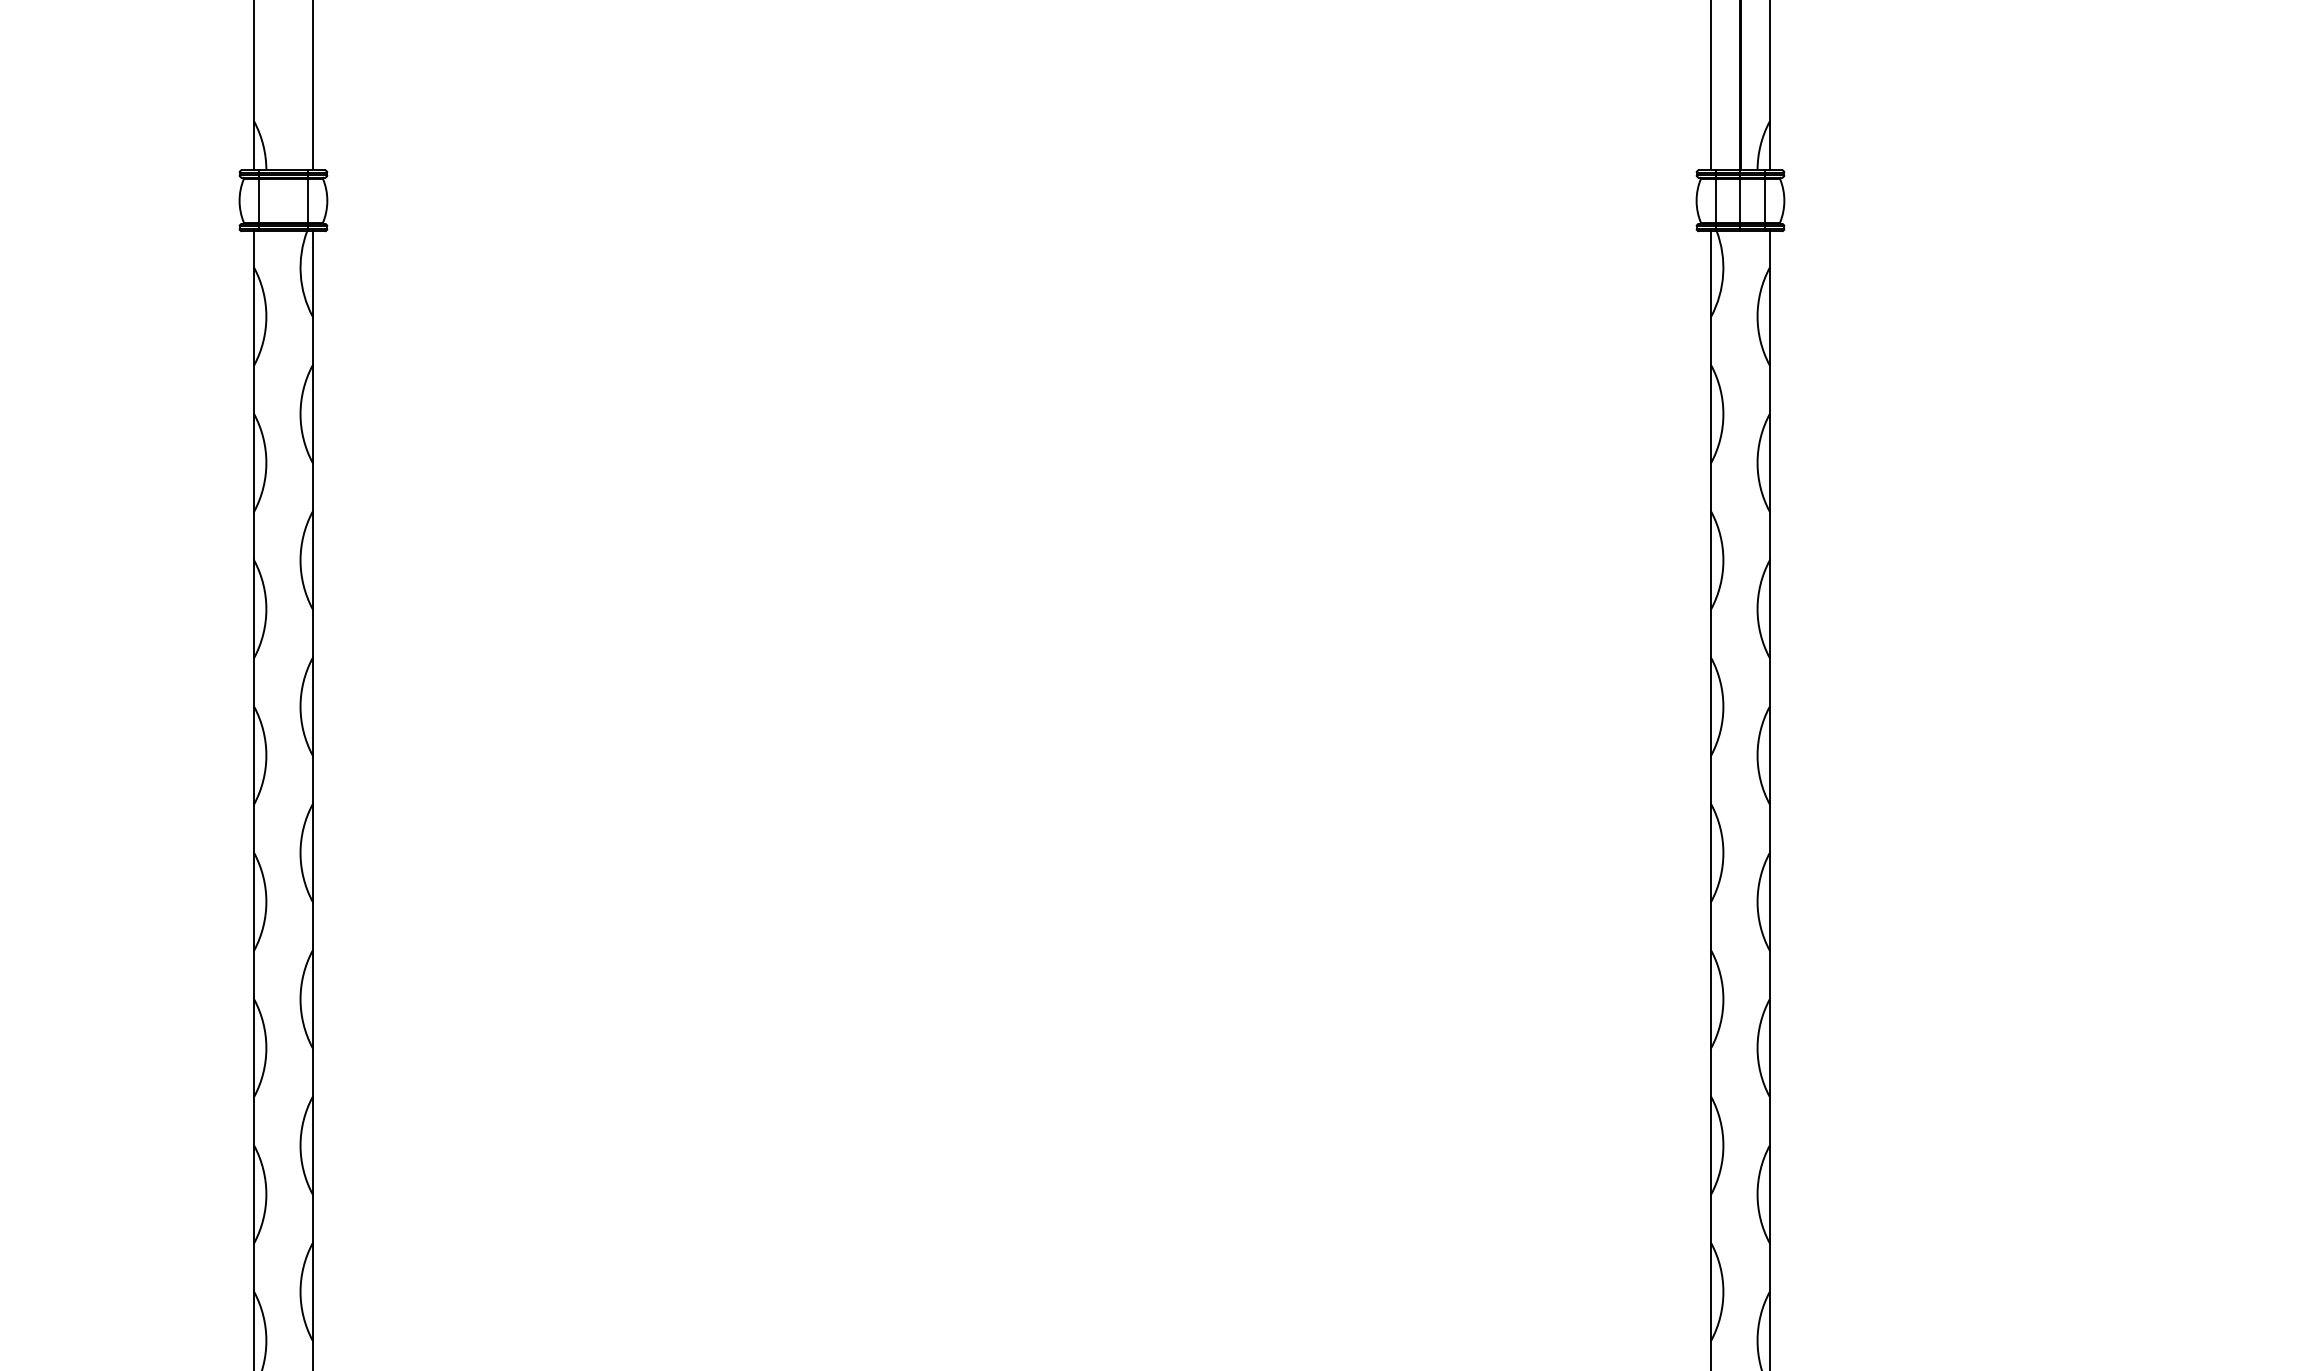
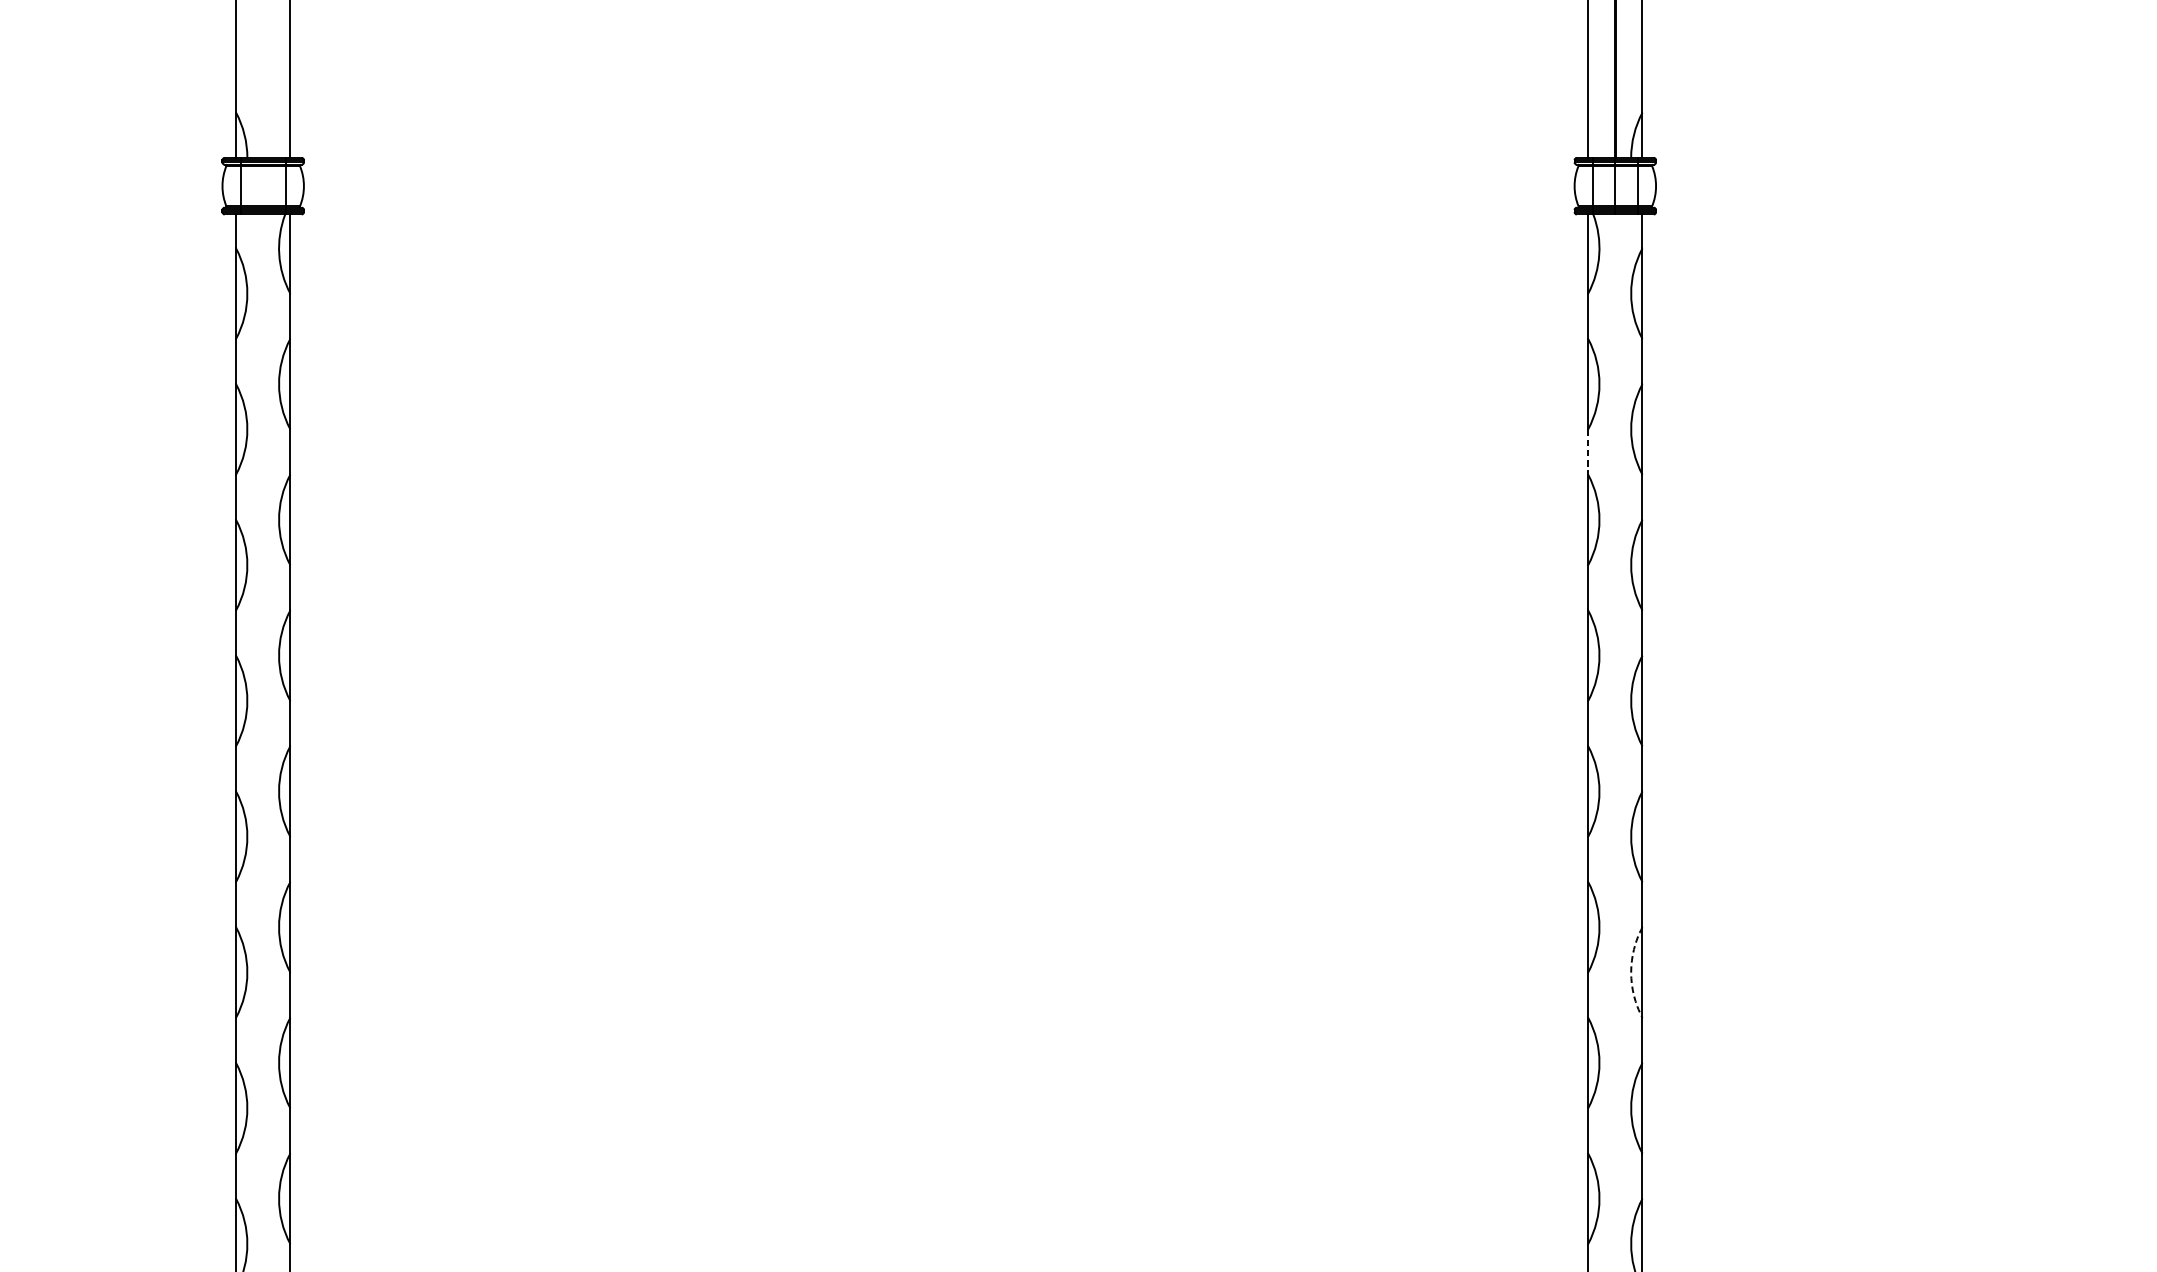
line: (1711, 487) -> (1588, 452), solid -> dashed
arc: (1757, 1048) -> (1631, 972), solid -> dashed

